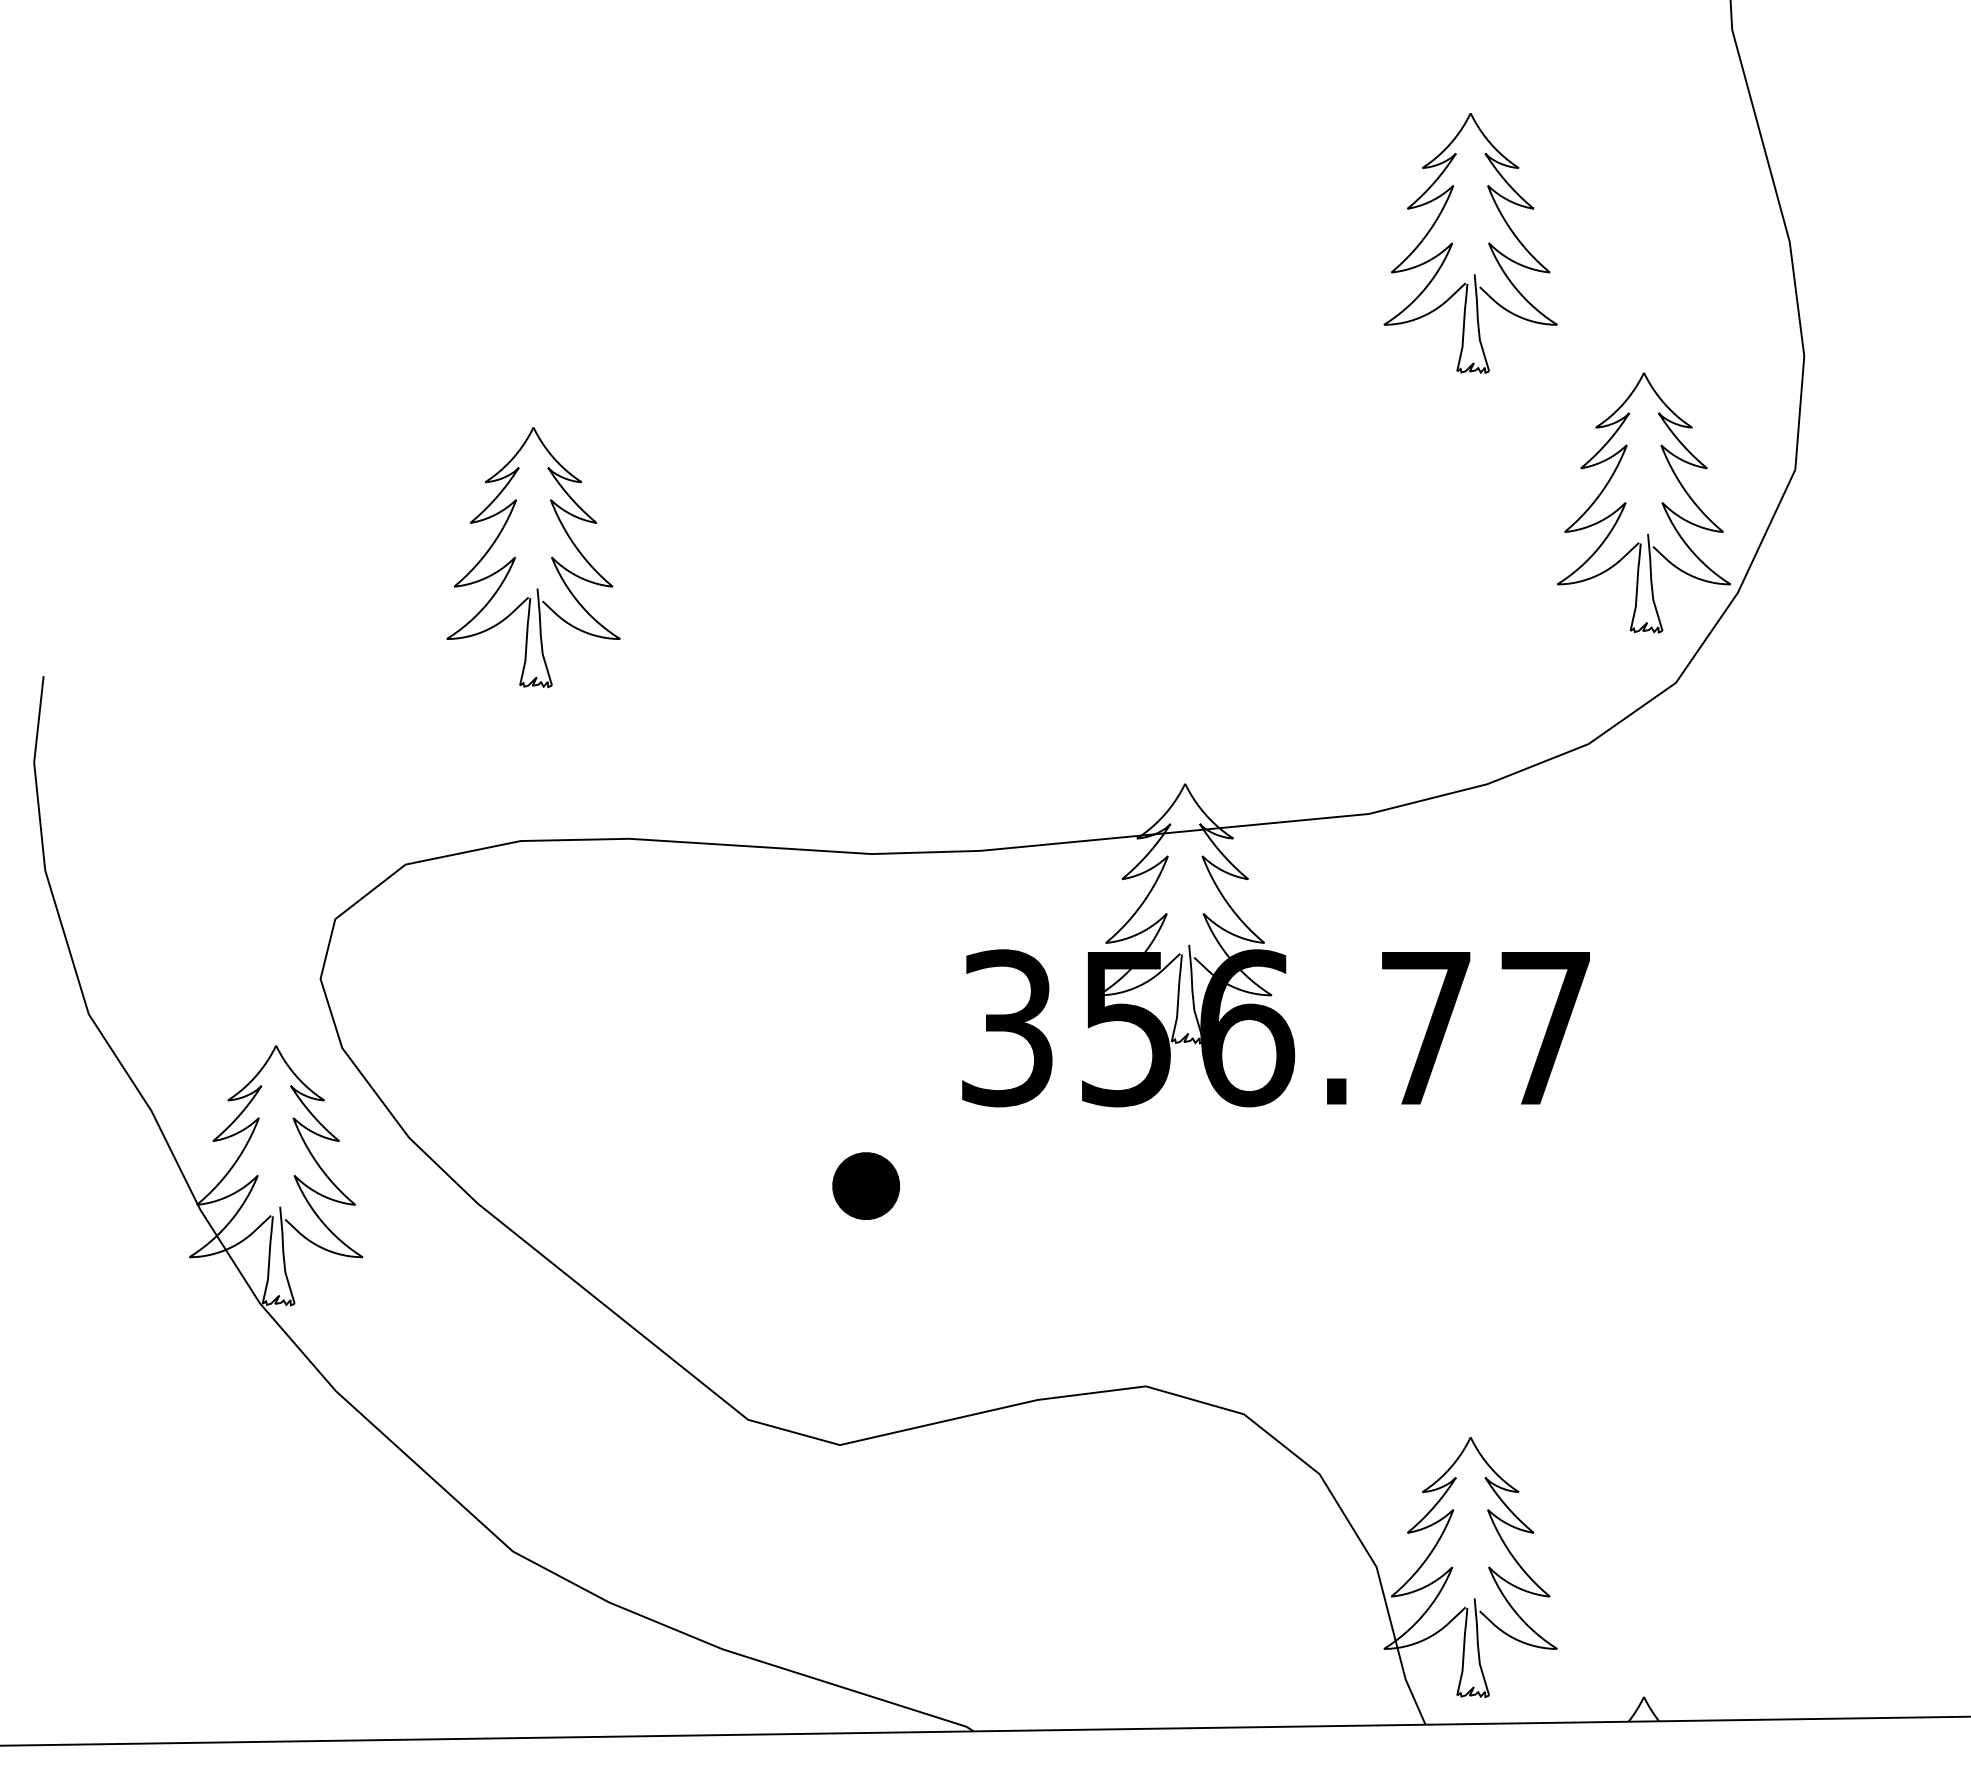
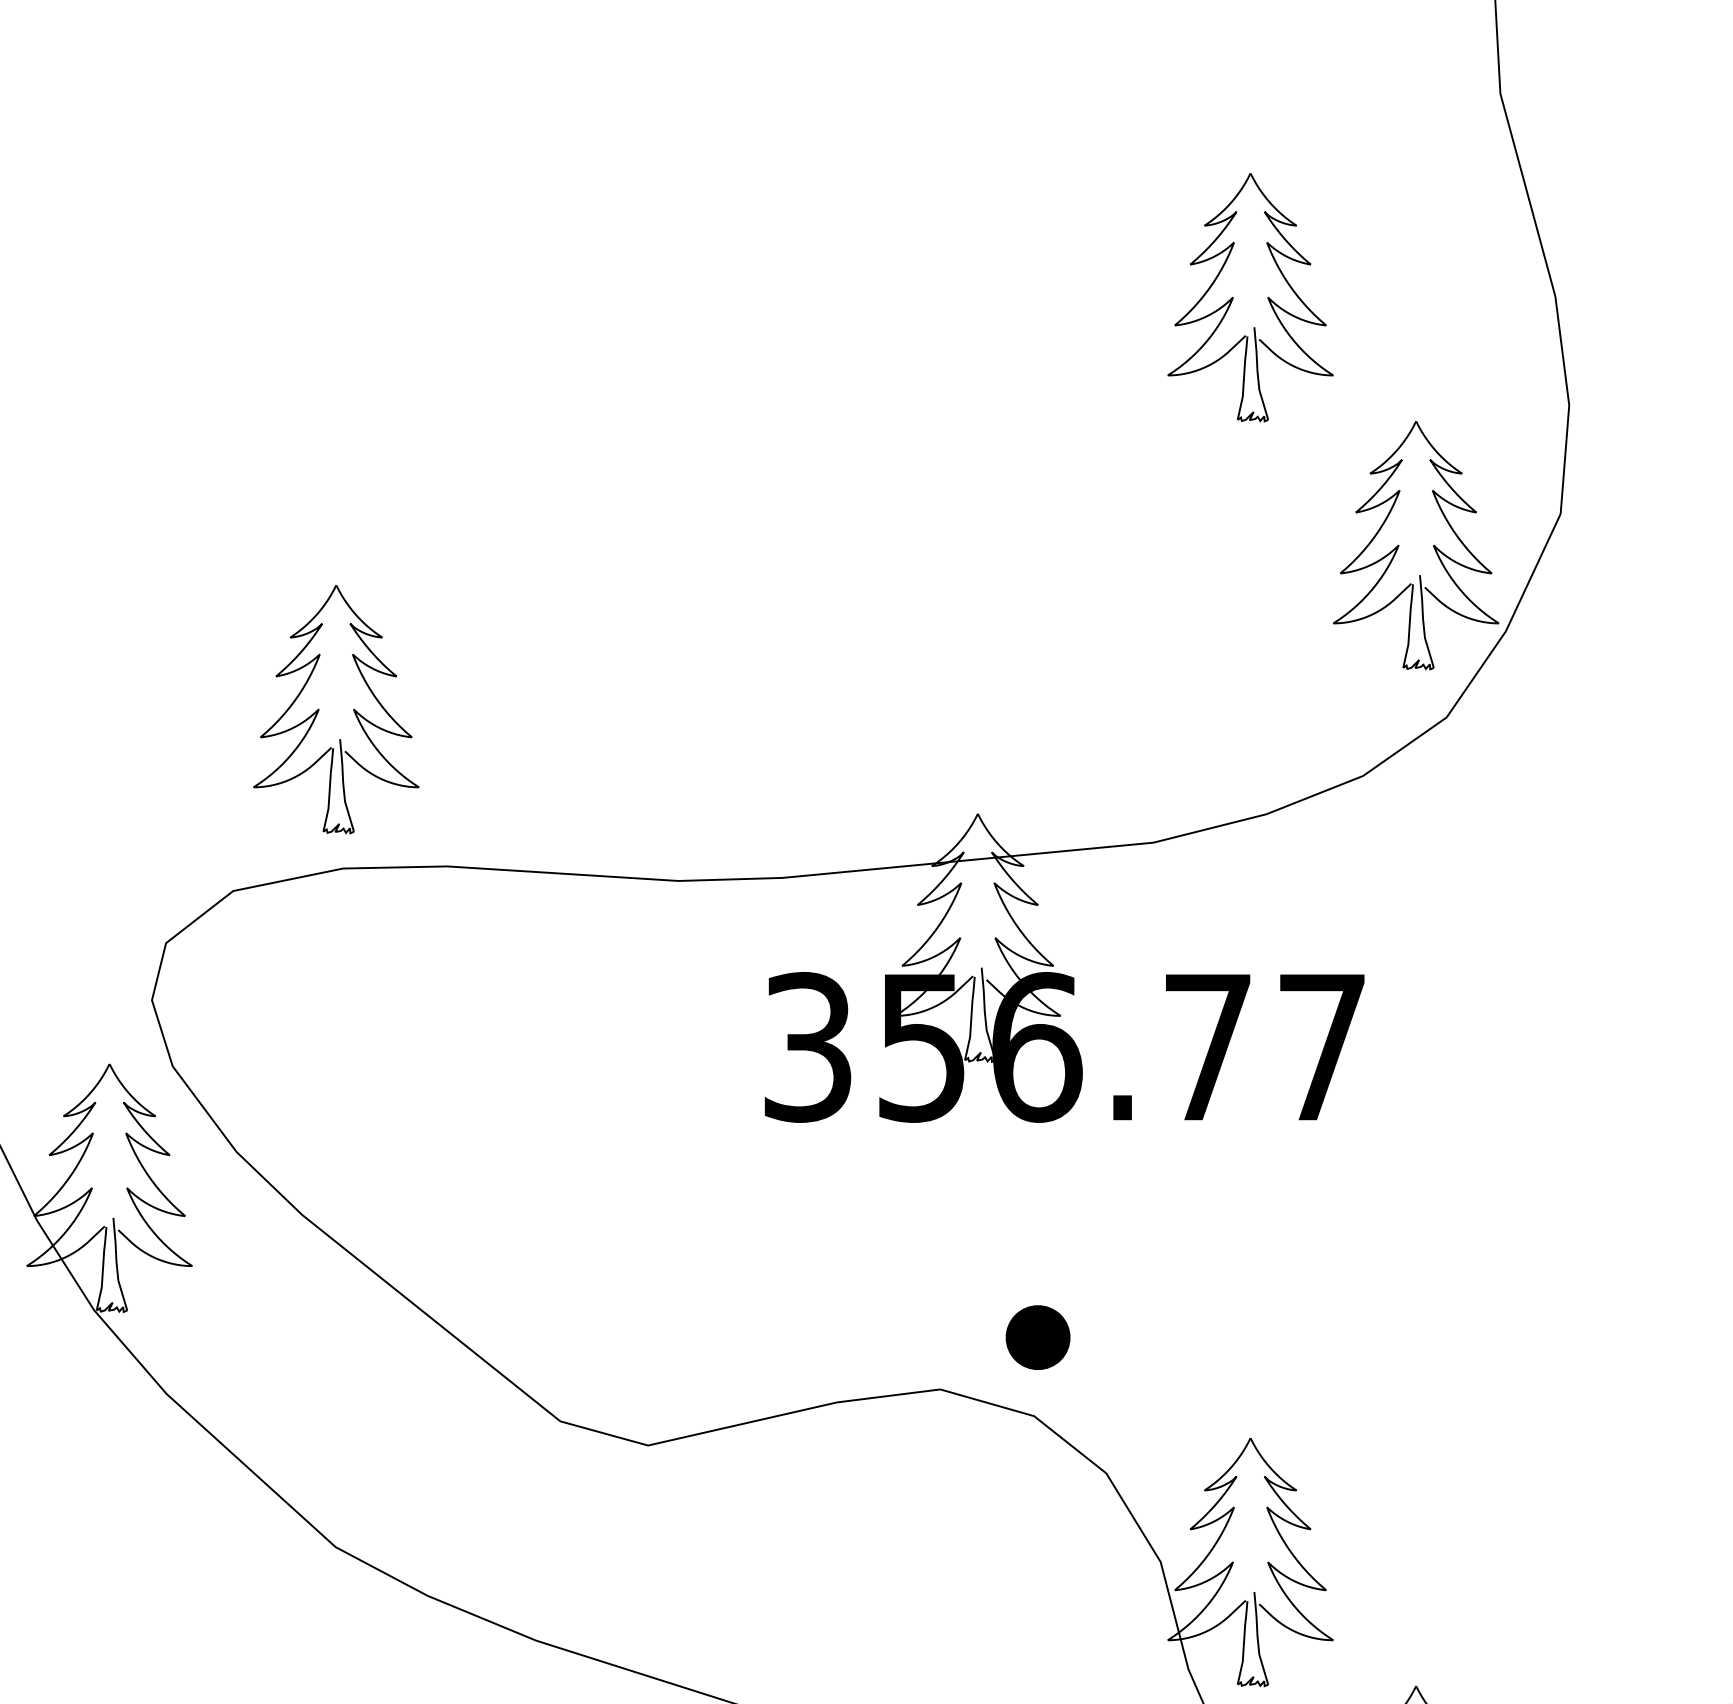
part: (515, 557) -> (319, 709), moved
part: (866, 1185) -> (1038, 1337), moved

